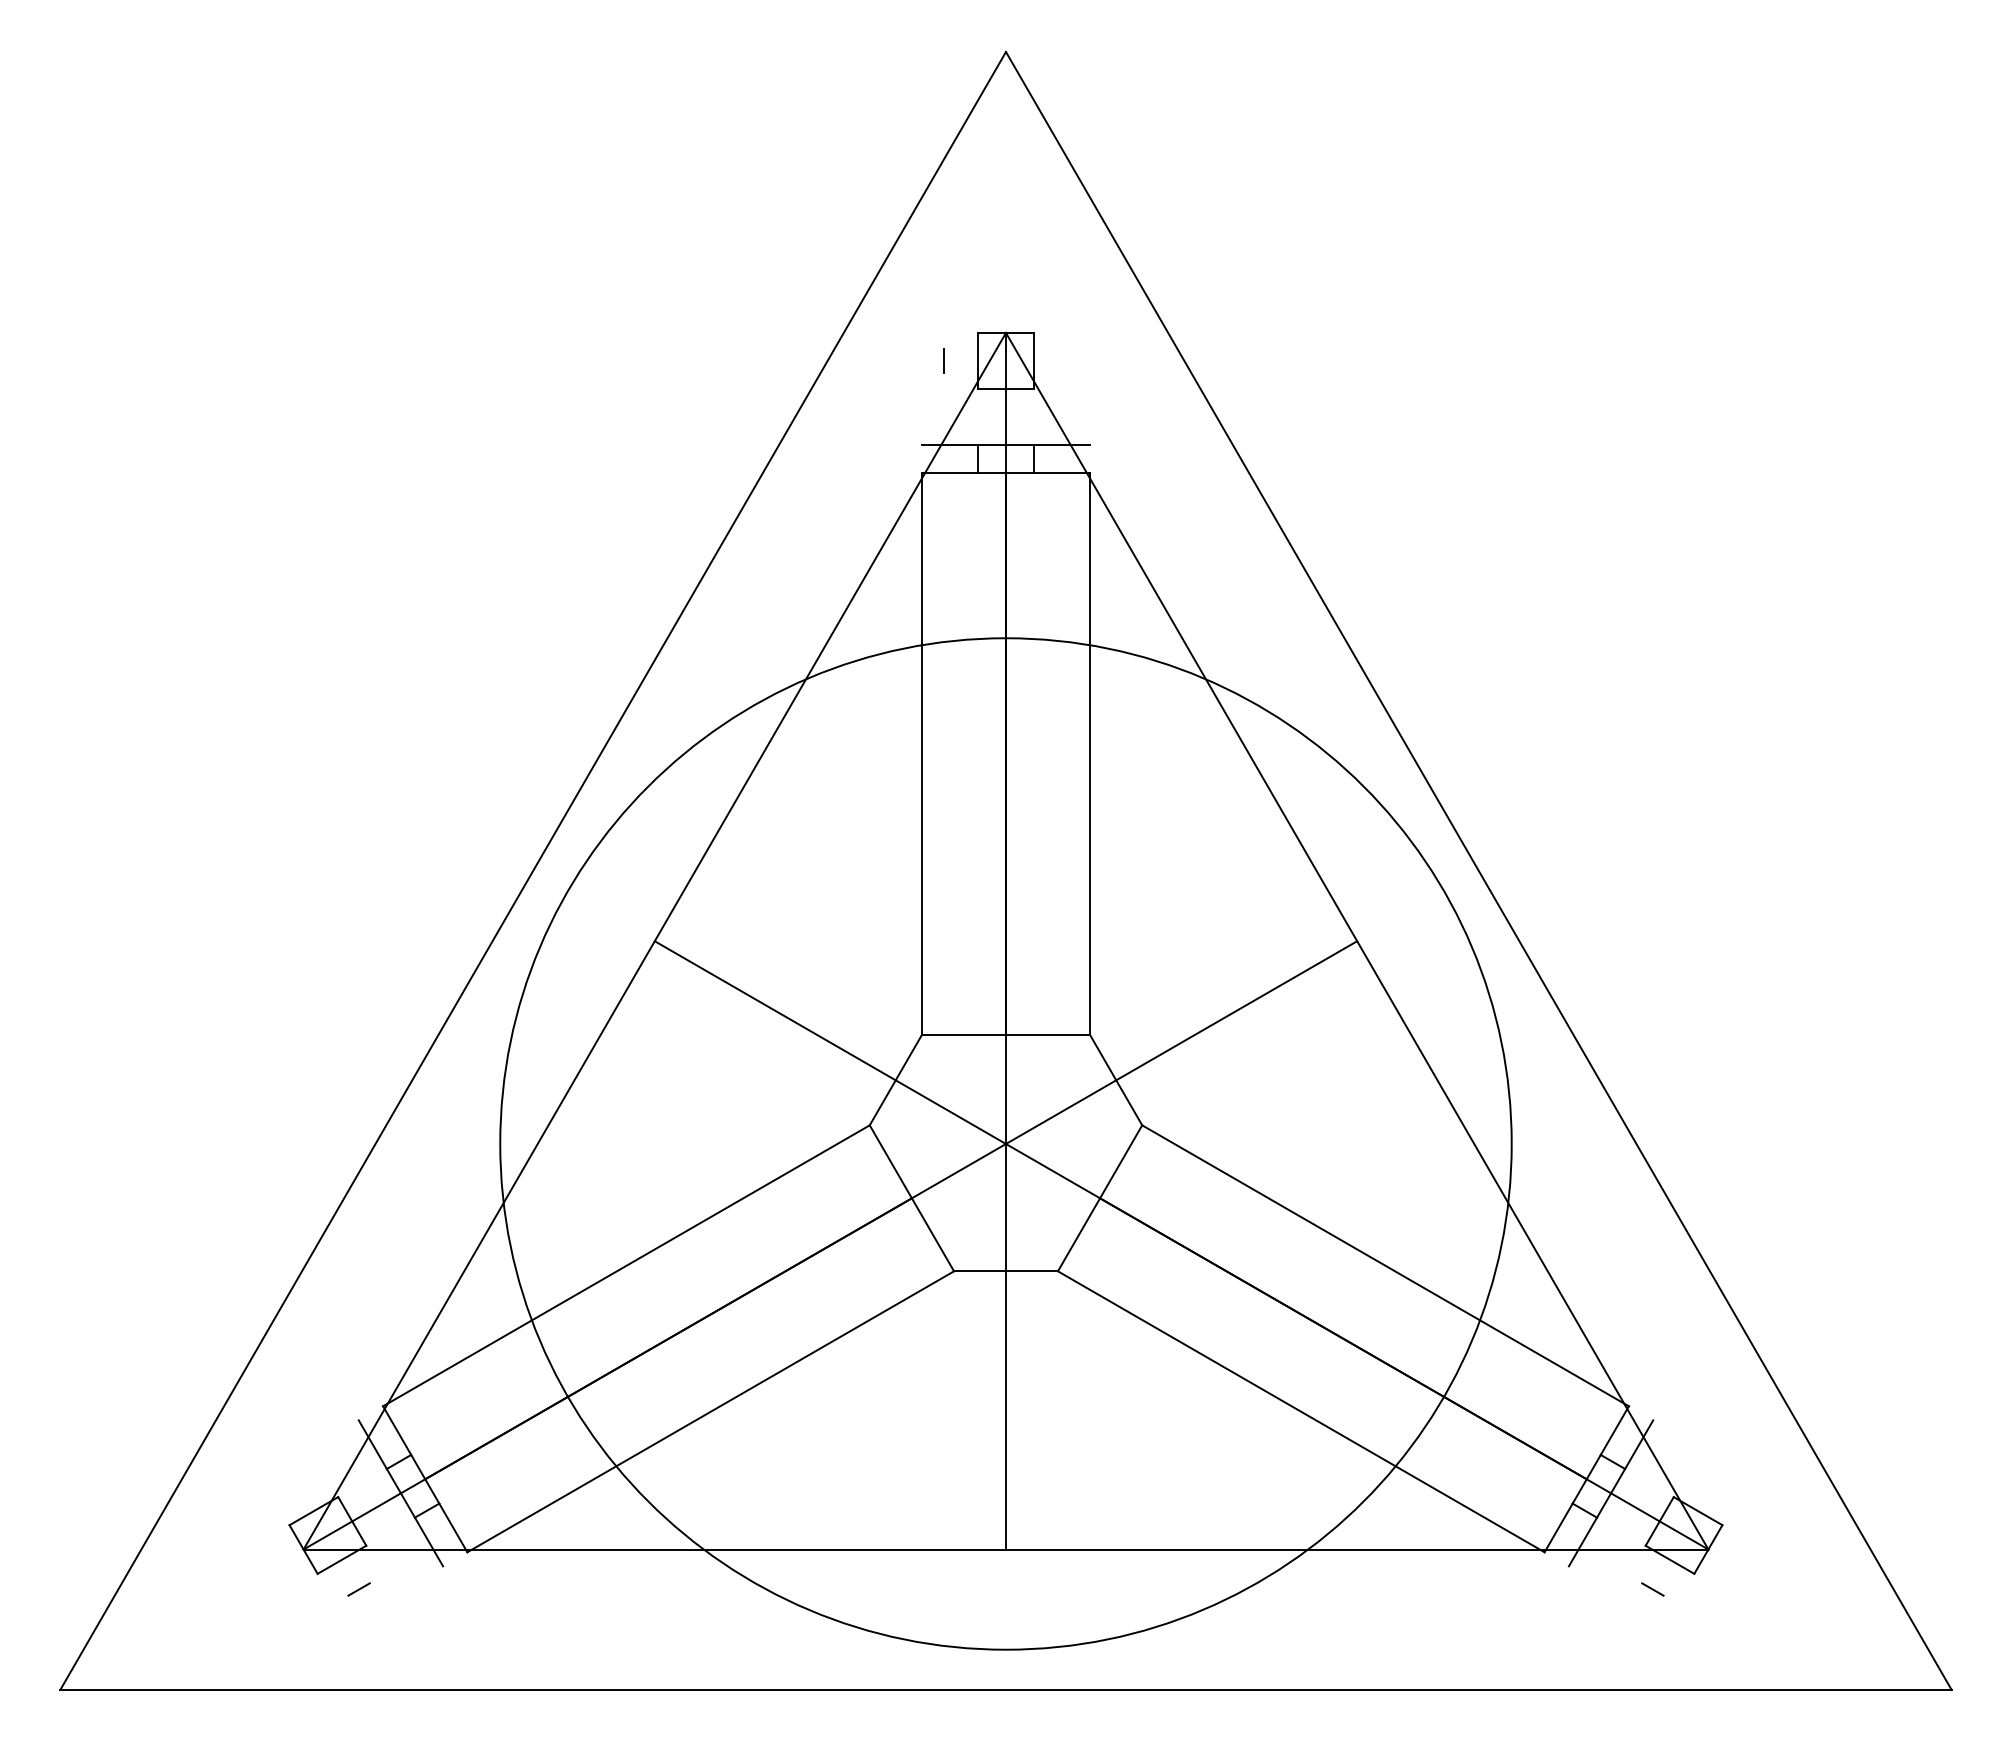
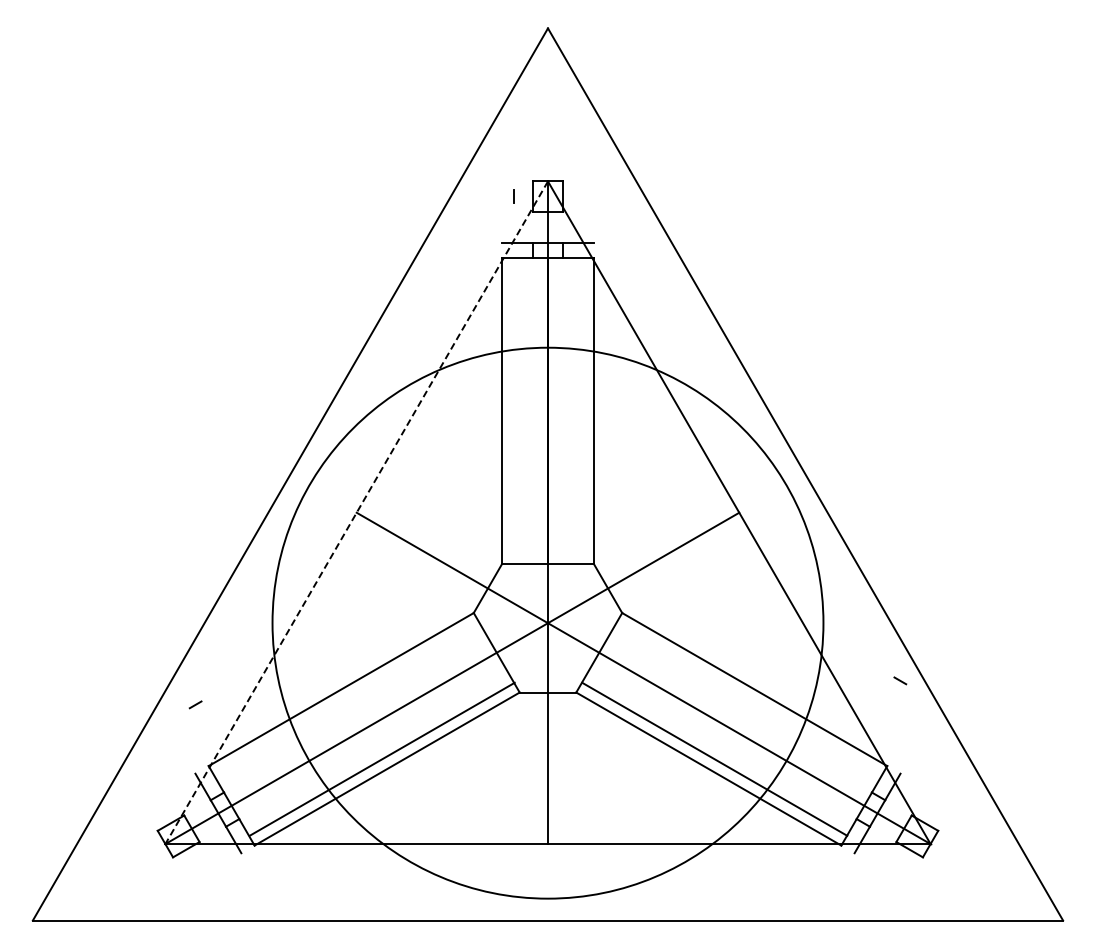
line: (654, 940) -> (356, 512), solid -> dashed
line: (667, 1337) -> (381, 758), moved
line: (1342, 1337) -> (714, 758), moved
line: (358, 1588) -> (195, 704), moved
line: (1653, 1588) -> (900, 680), moved

